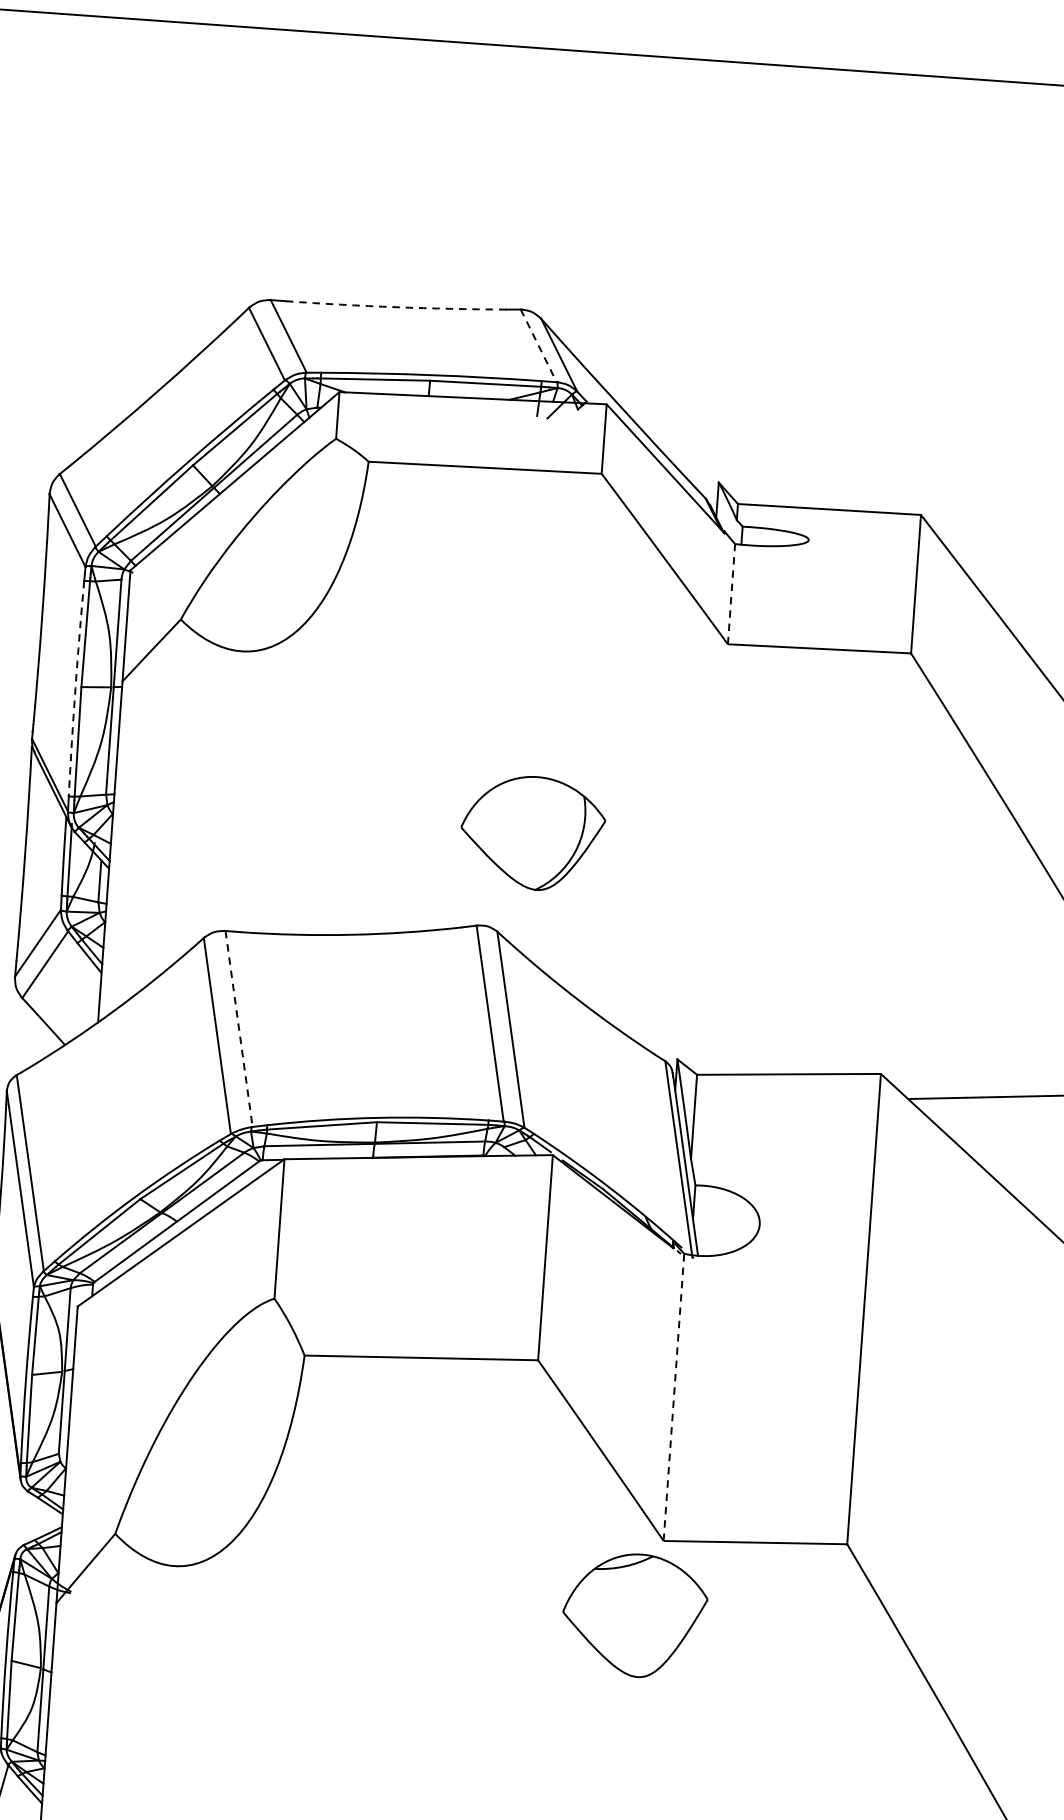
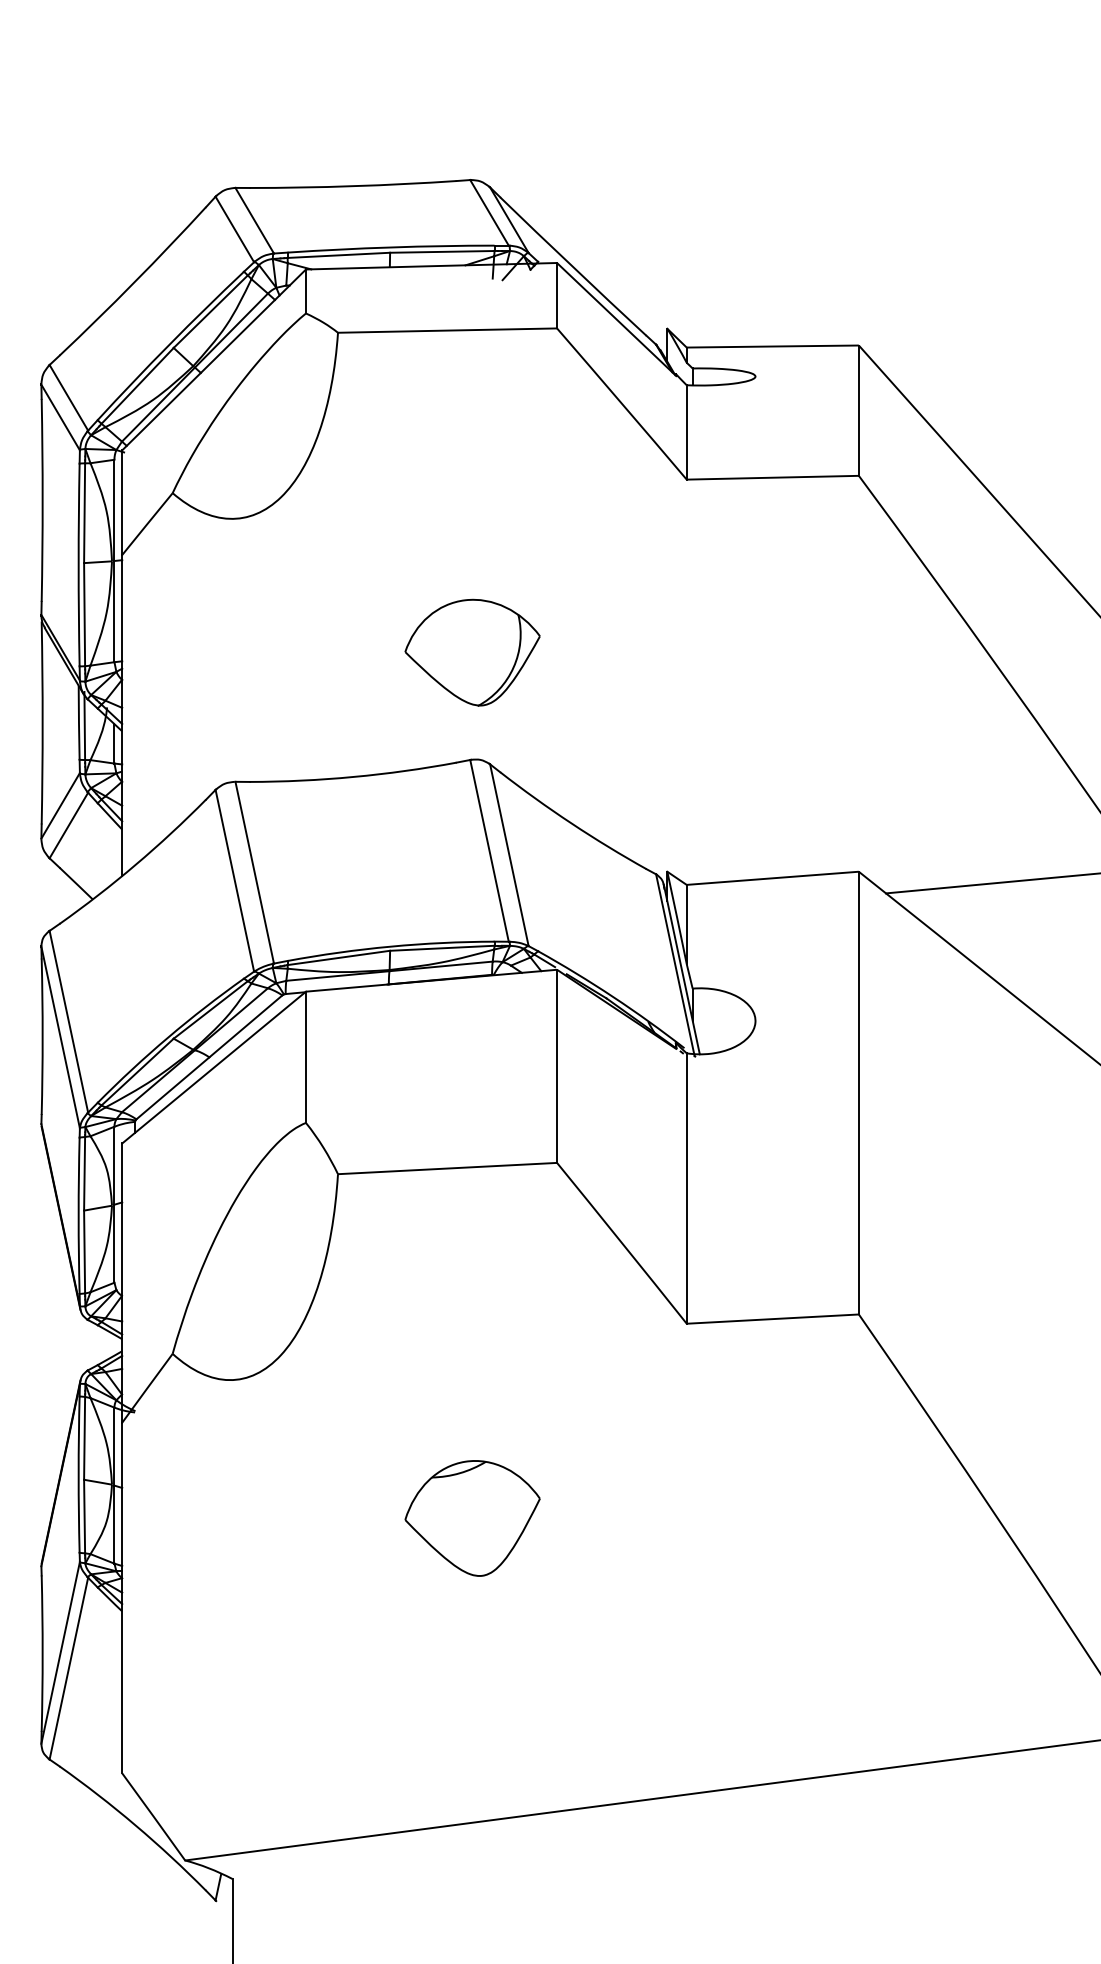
arc: (396, 307) -> (353, 186), dashed -> solid
line: (538, 346) -> (489, 213), dashed -> solid
line: (731, 593) -> (686, 431), dashed -> solid
arc: (75, 688) -> (78, 564), dashed -> solid
part: (532, 833) -> (472, 652), moved
line: (238, 1028) -> (254, 872), dashed -> solid
line: (673, 1397) -> (686, 1188), dashed -> solid
part: (634, 1615) -> (472, 1518), moved

